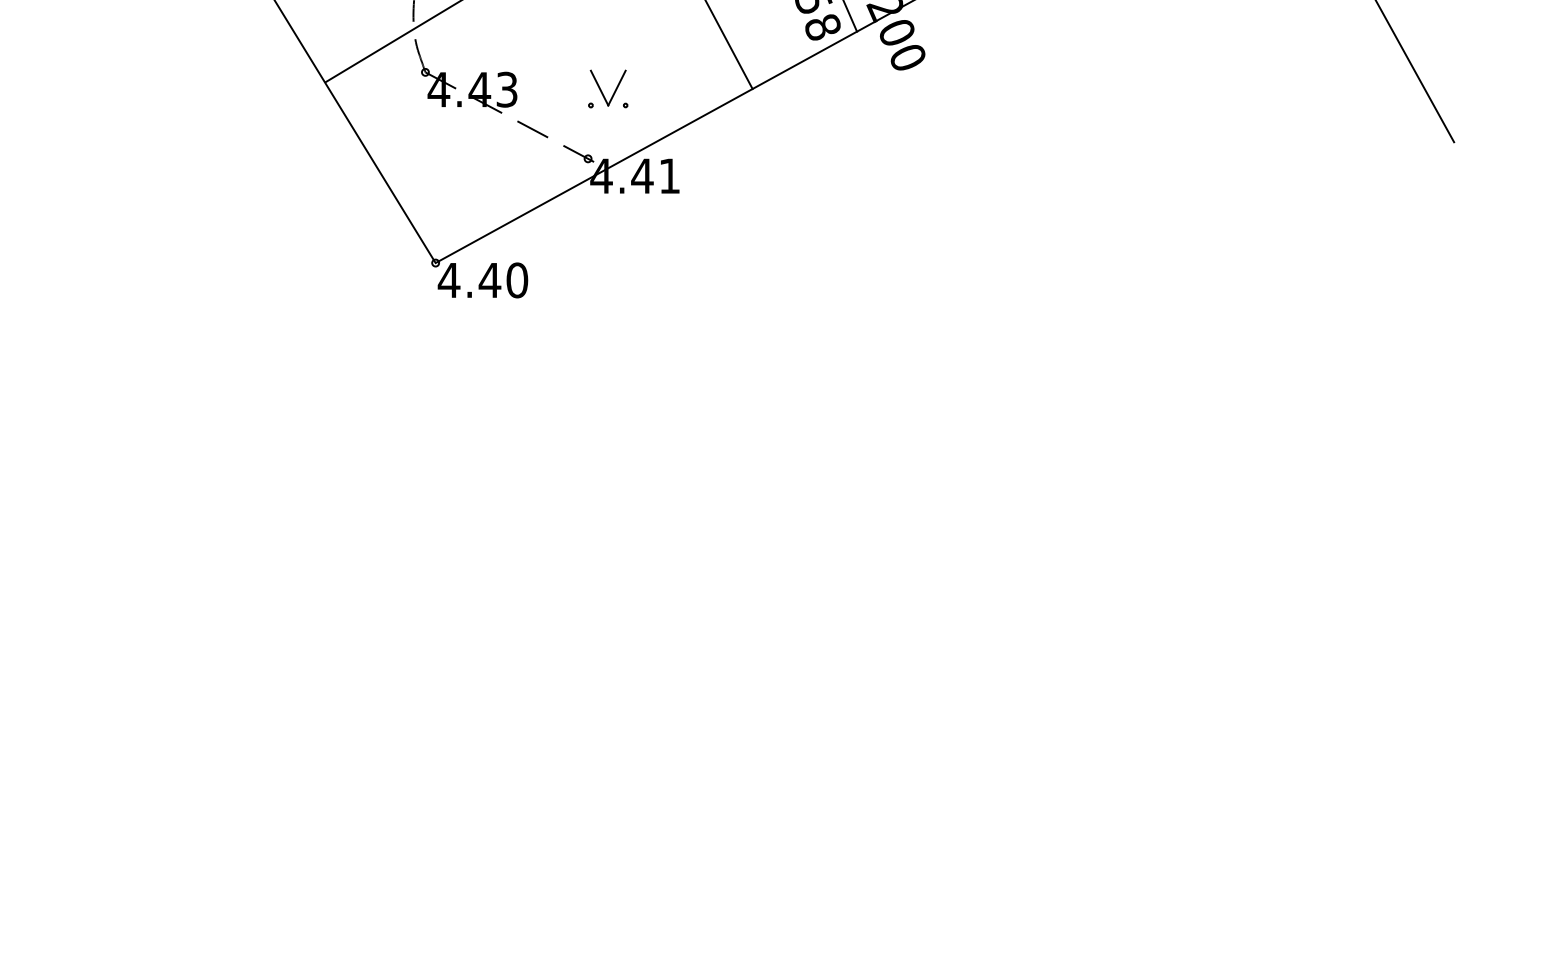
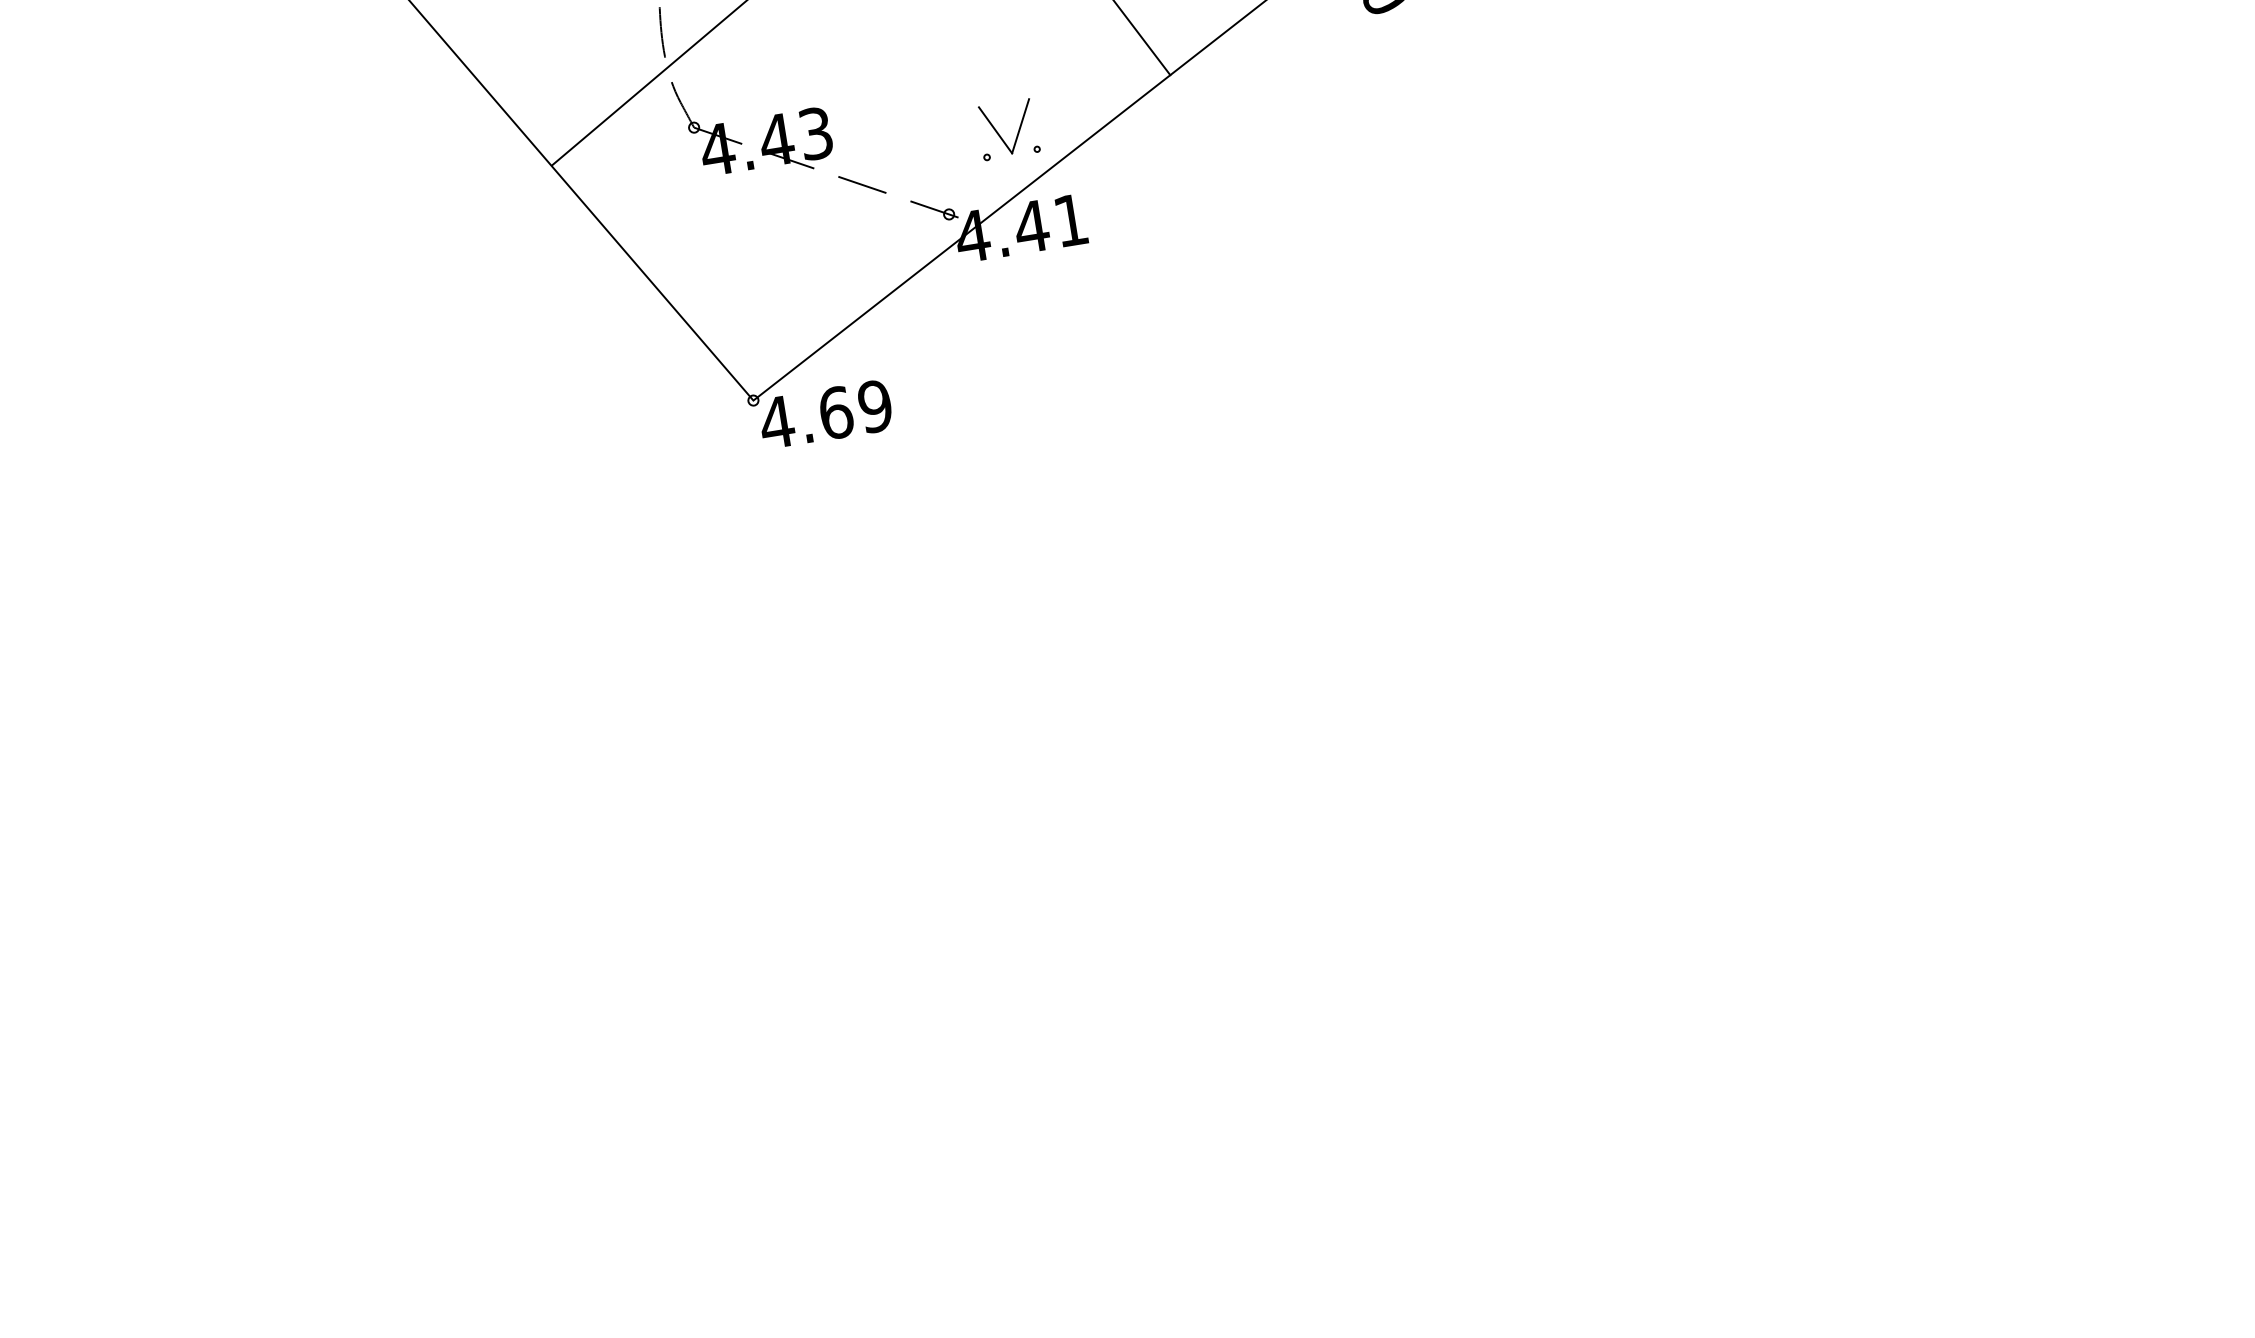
part: (614, 90) -> (1017, 130), moved
text: (503, 280) -> (855, 409), 4.40 -> 4.69

